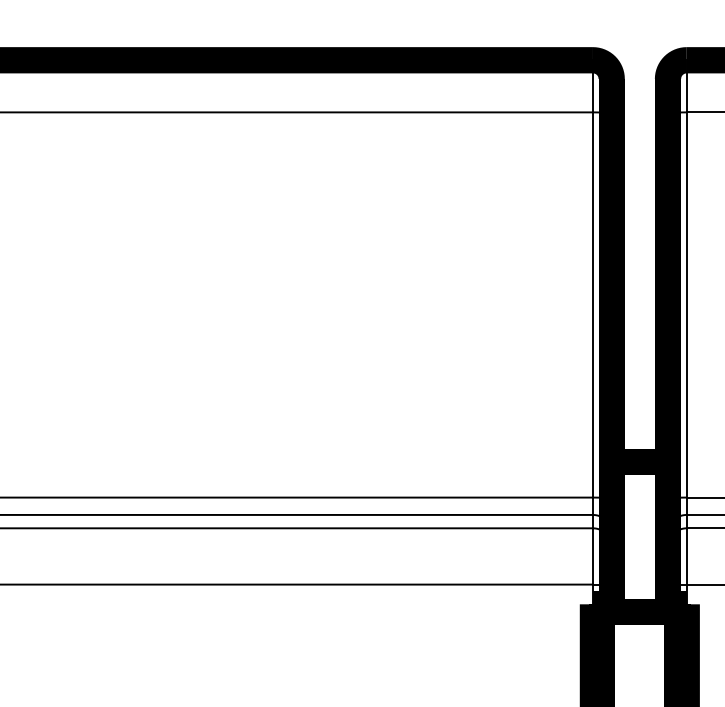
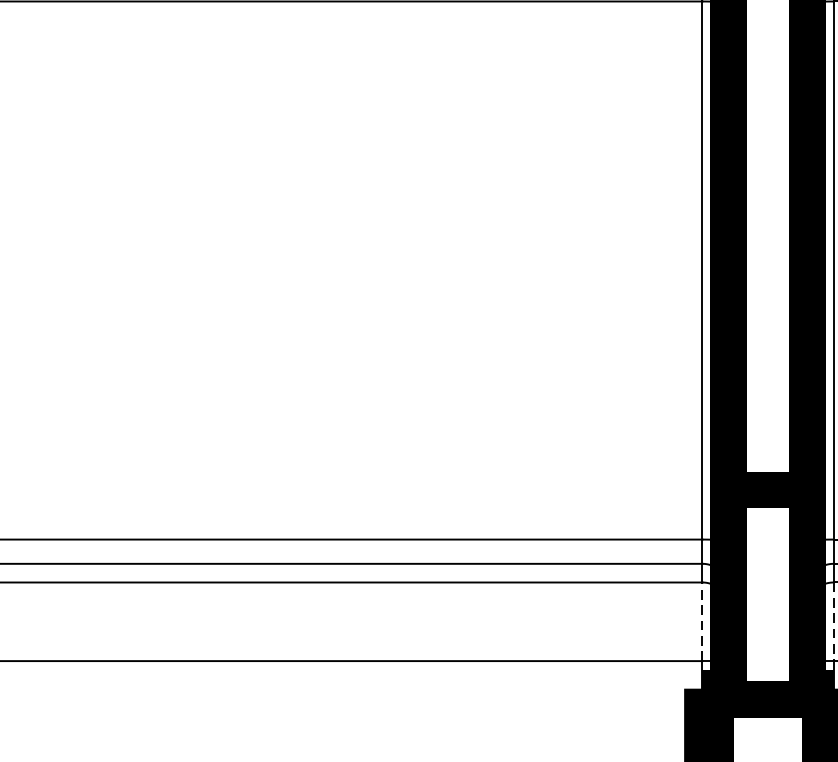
line: (592, 555) -> (701, 620), solid -> dashed
line: (686, 556) -> (833, 621), solid -> dashed

